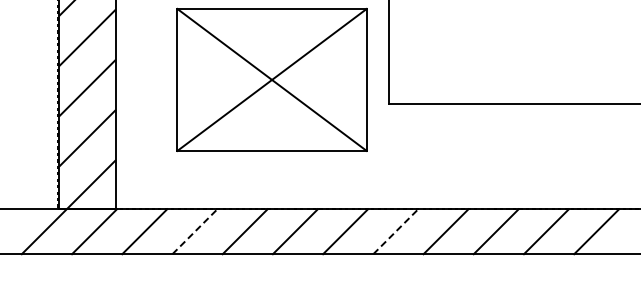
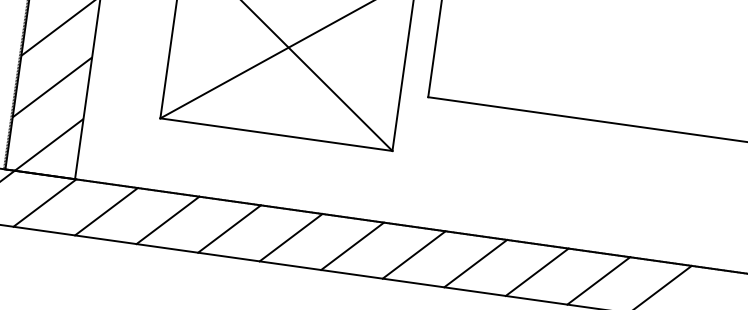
line: (194, 231) -> (167, 220), dashed -> solid
line: (395, 231) -> (413, 254), dashed -> solid

